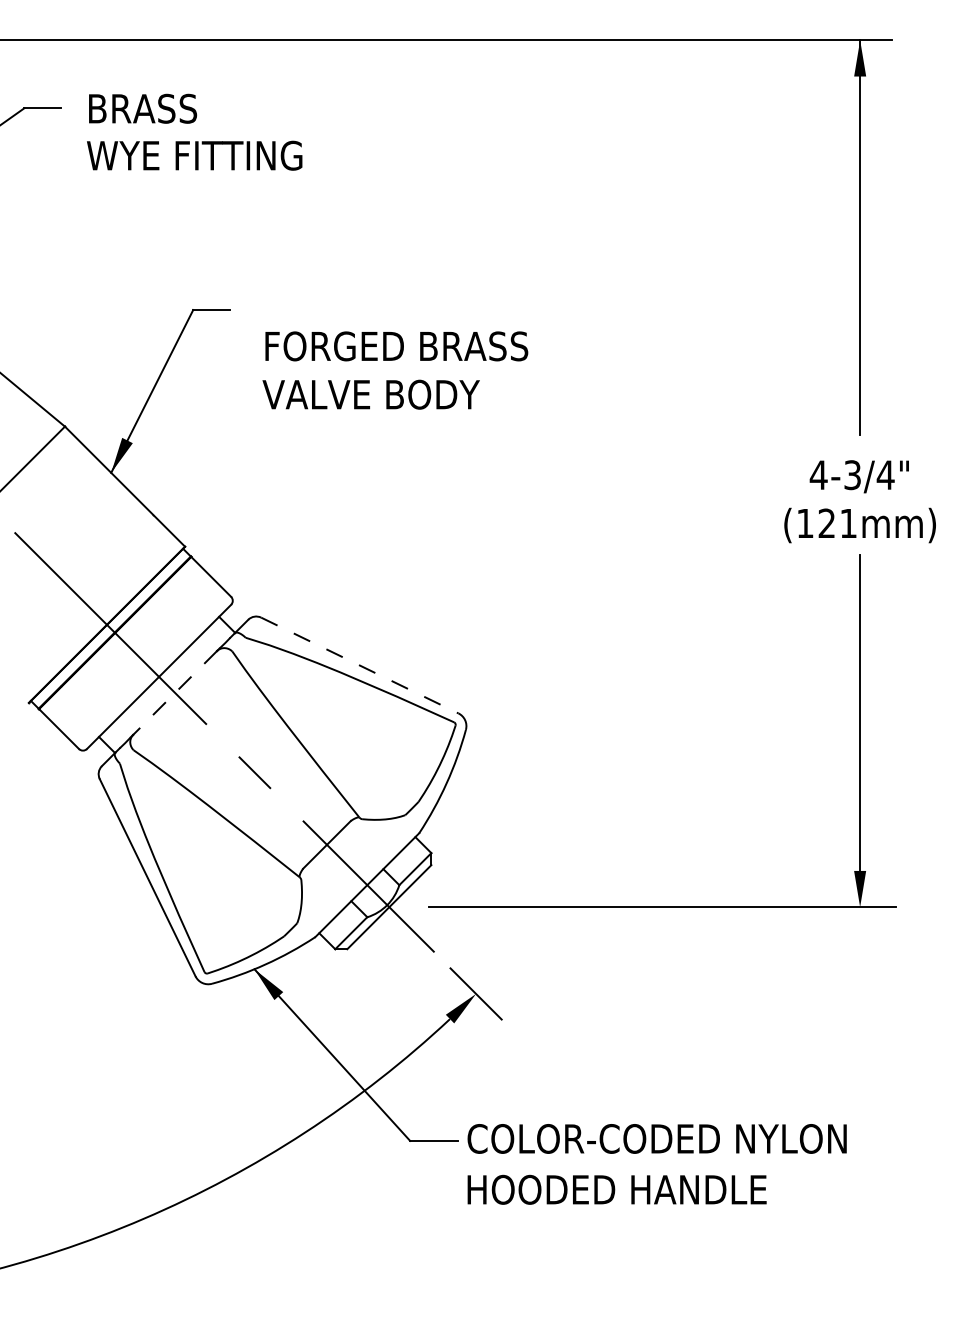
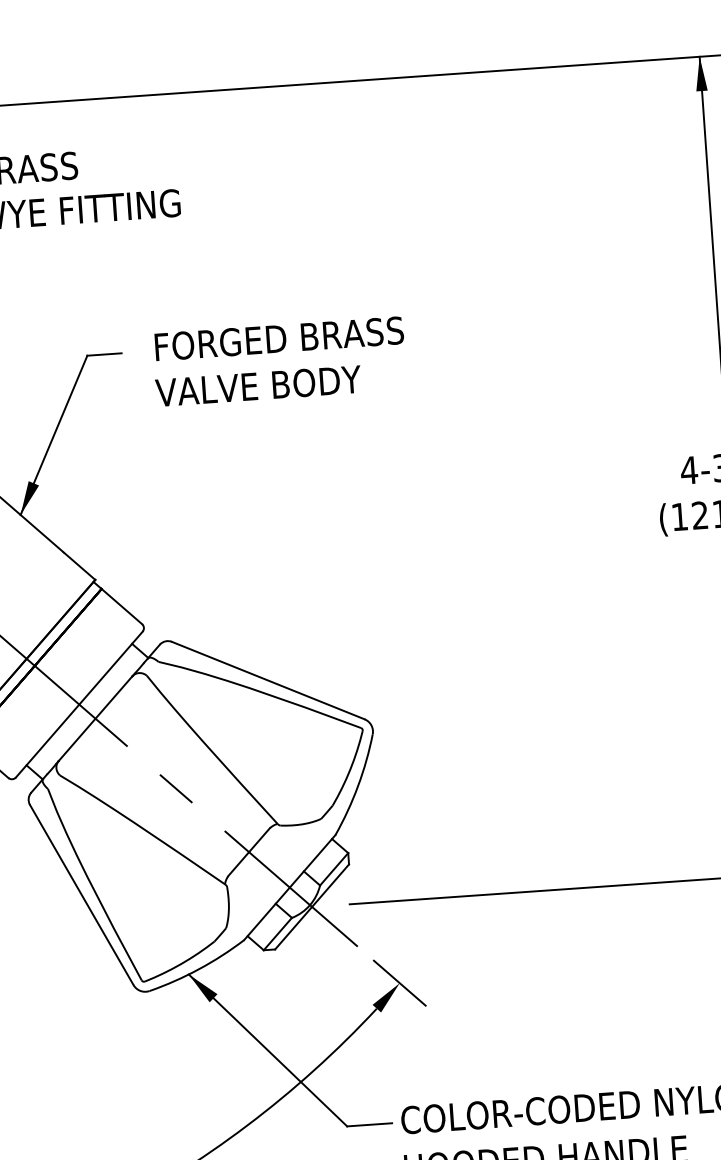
text: (395, 370) -> (279, 361), moved
line: (359, 665) -> (267, 680), dashed -> solid
line: (174, 693) -> (94, 719), dashed -> solid

